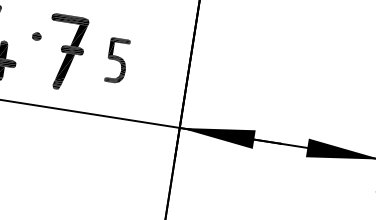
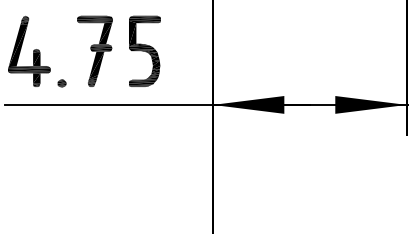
part: (36, 36) -> (61, 83), moved
part: (117, 59) -> (144, 50), size x1.67

